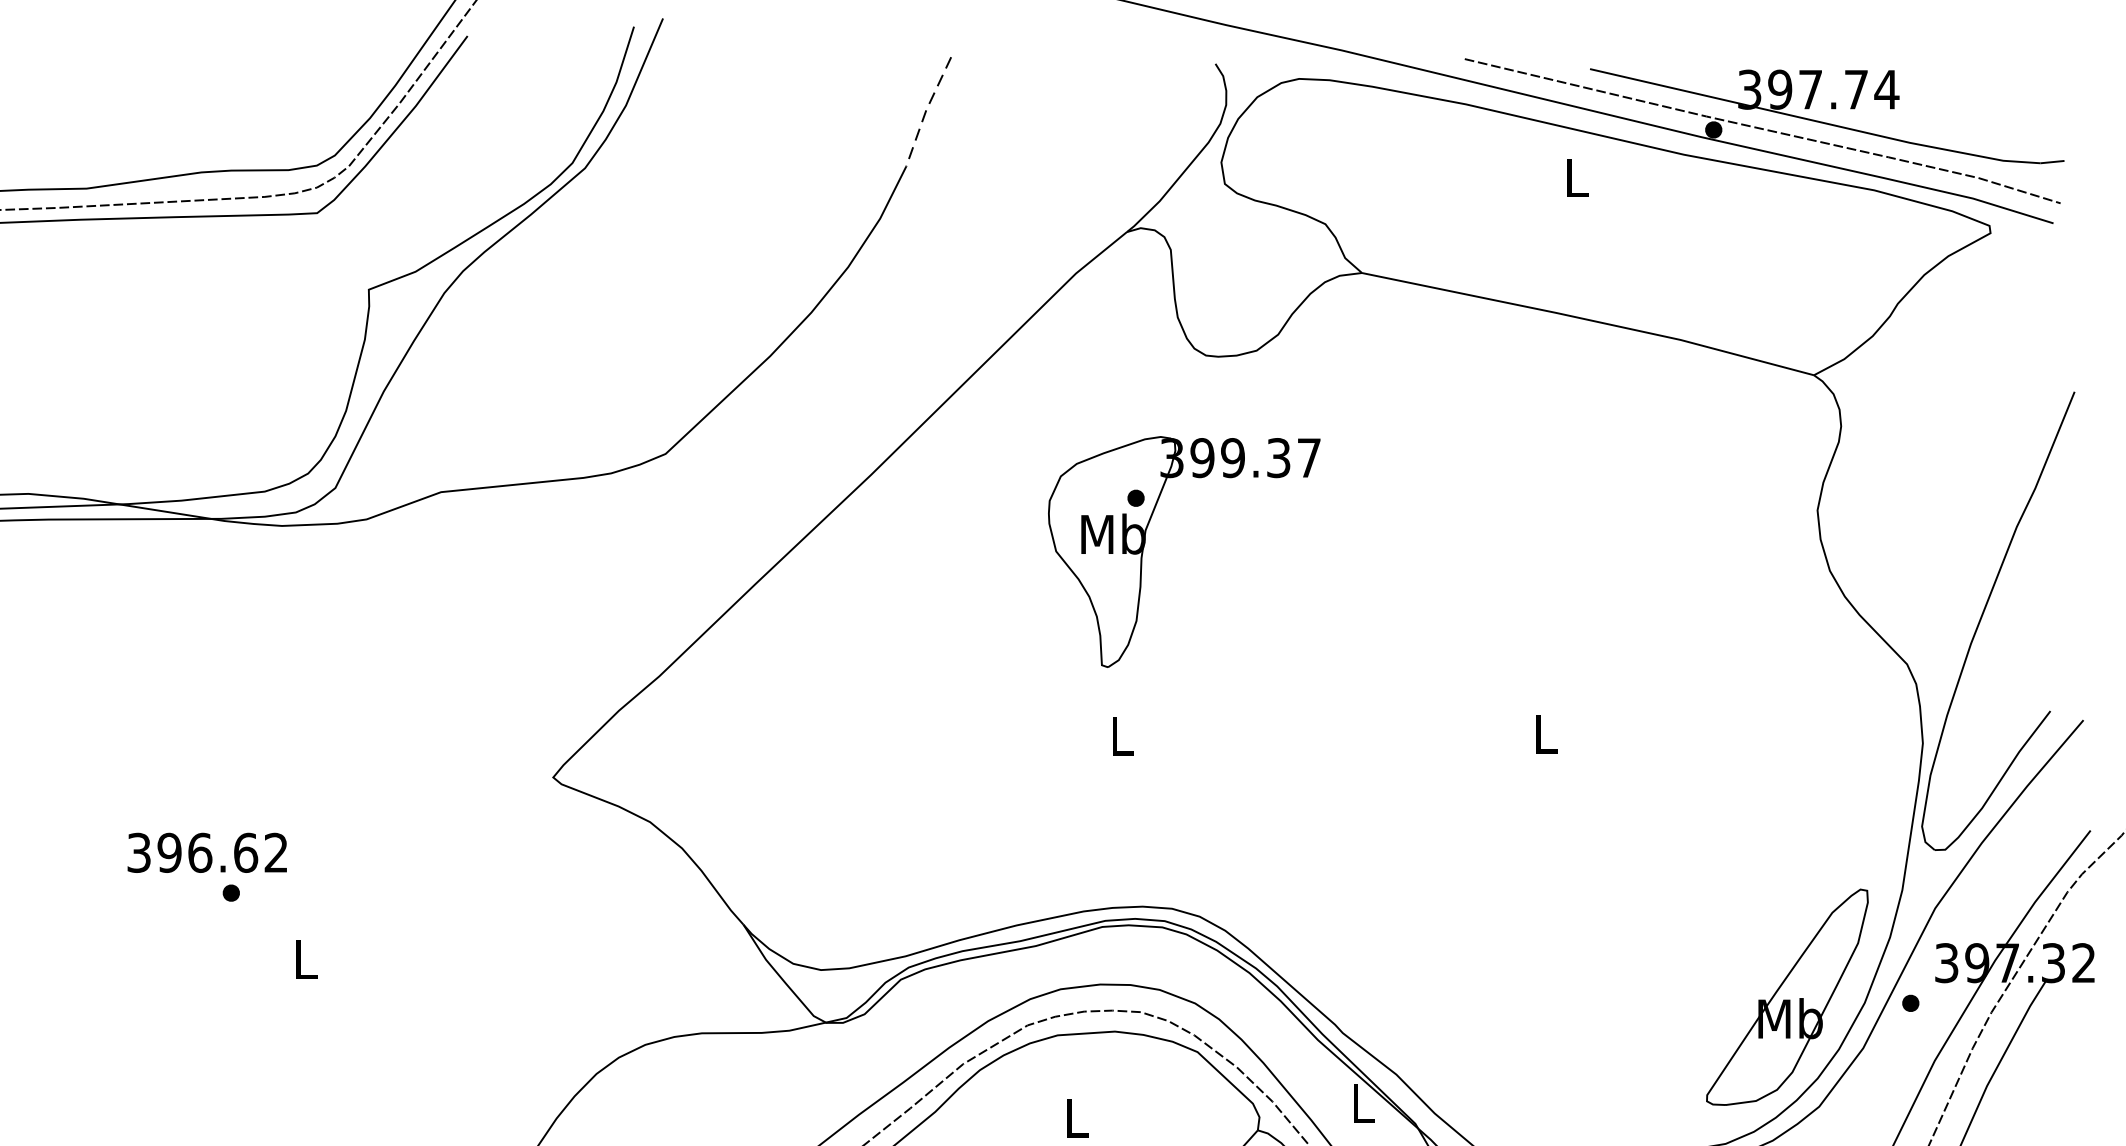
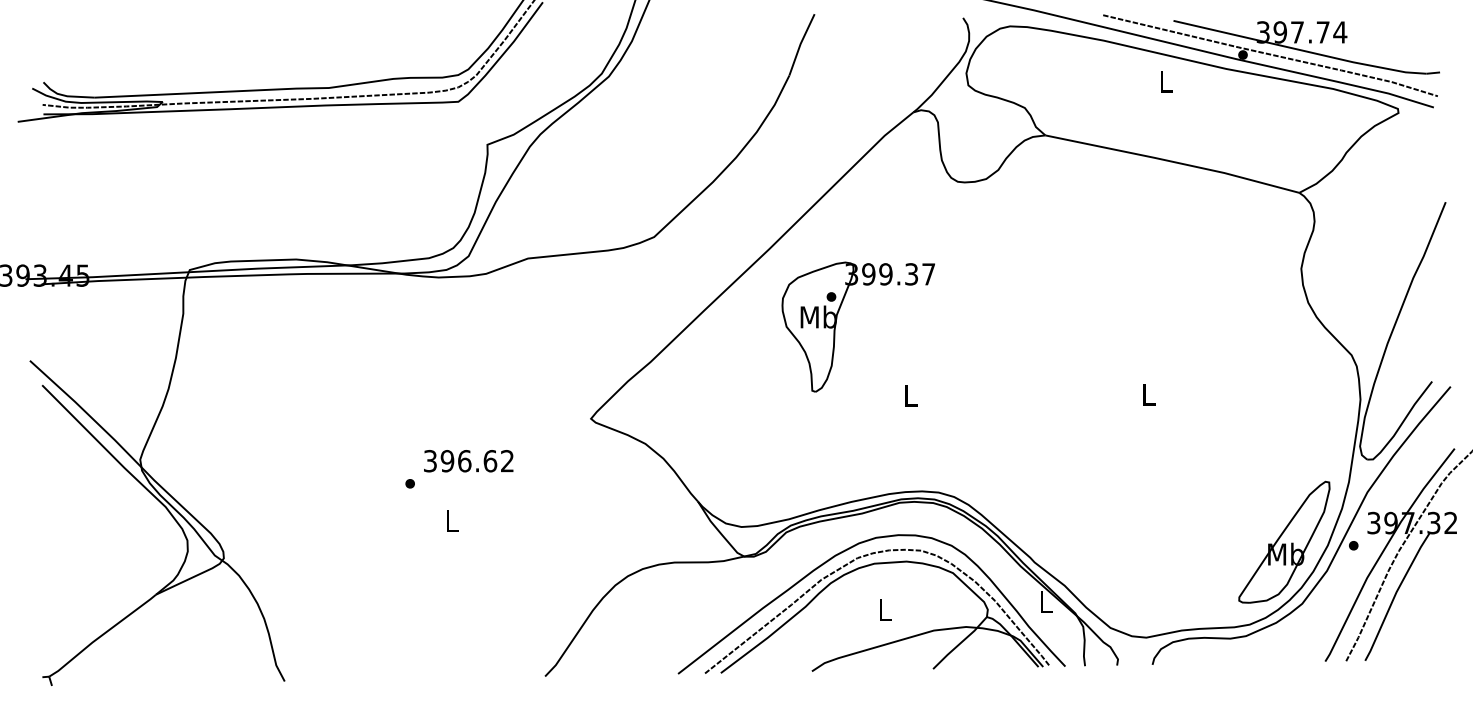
line: (926, 109) -> (800, 43), dashed -> solid
part: (1145, 550) -> (836, 326), moved
text: (206, 853) -> (468, 461), moved

